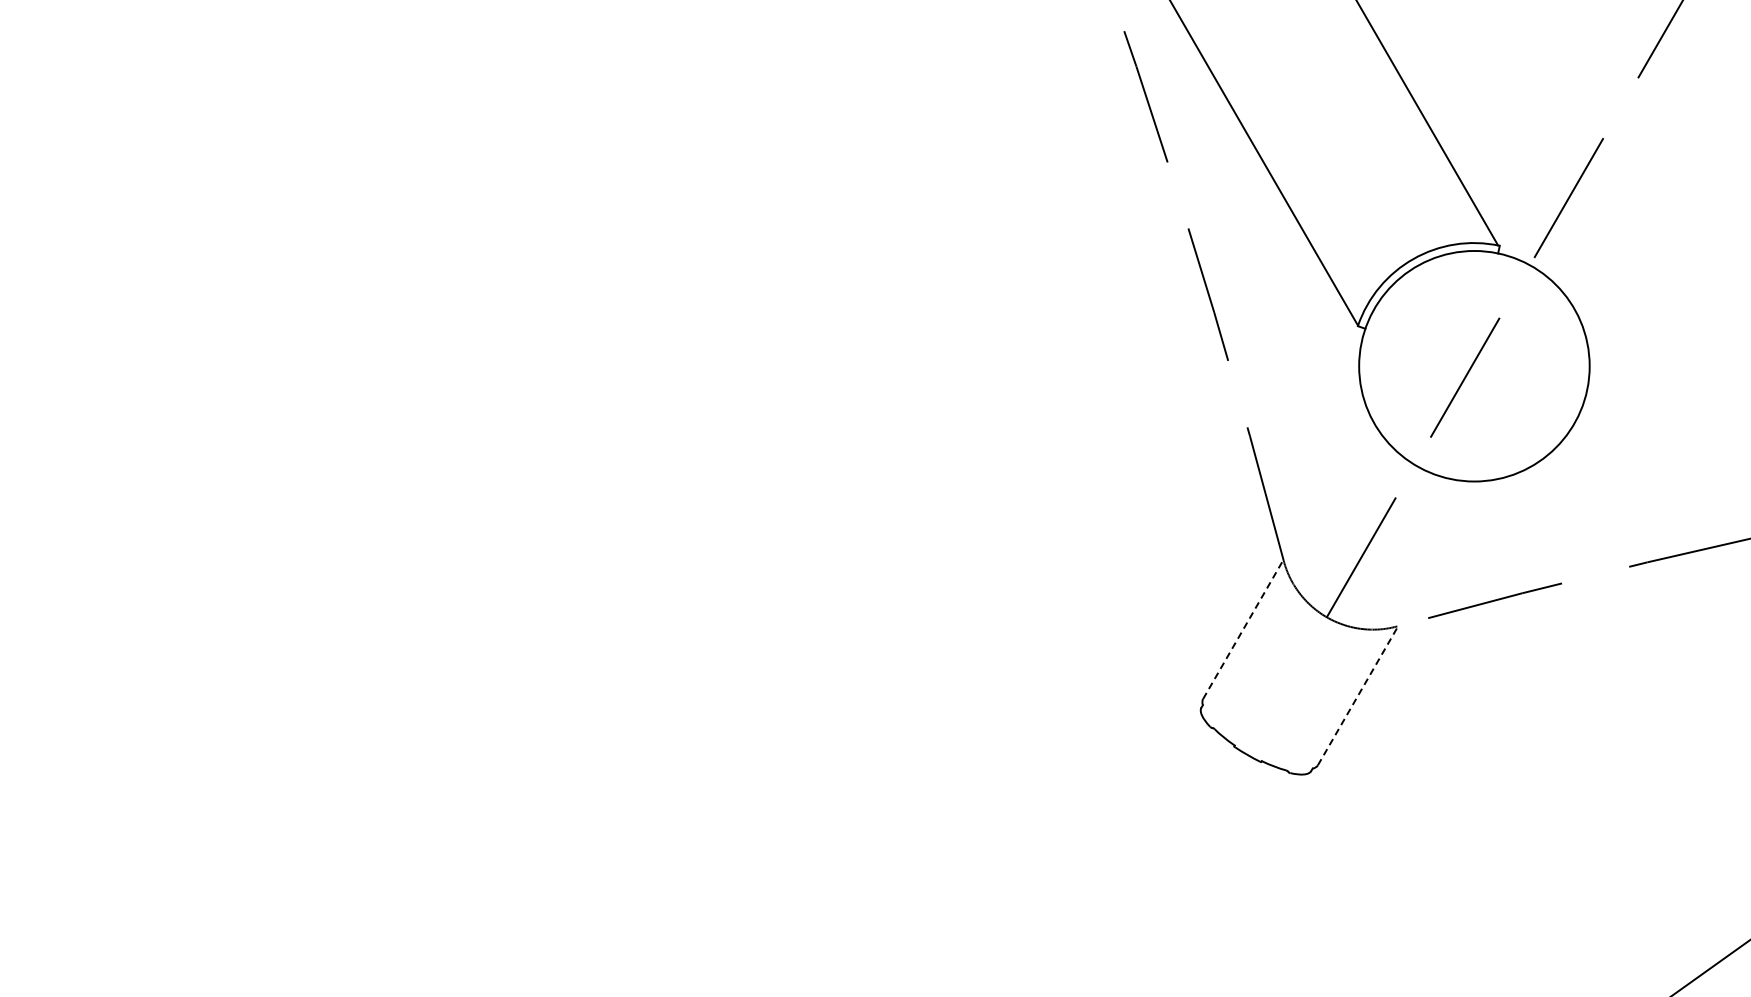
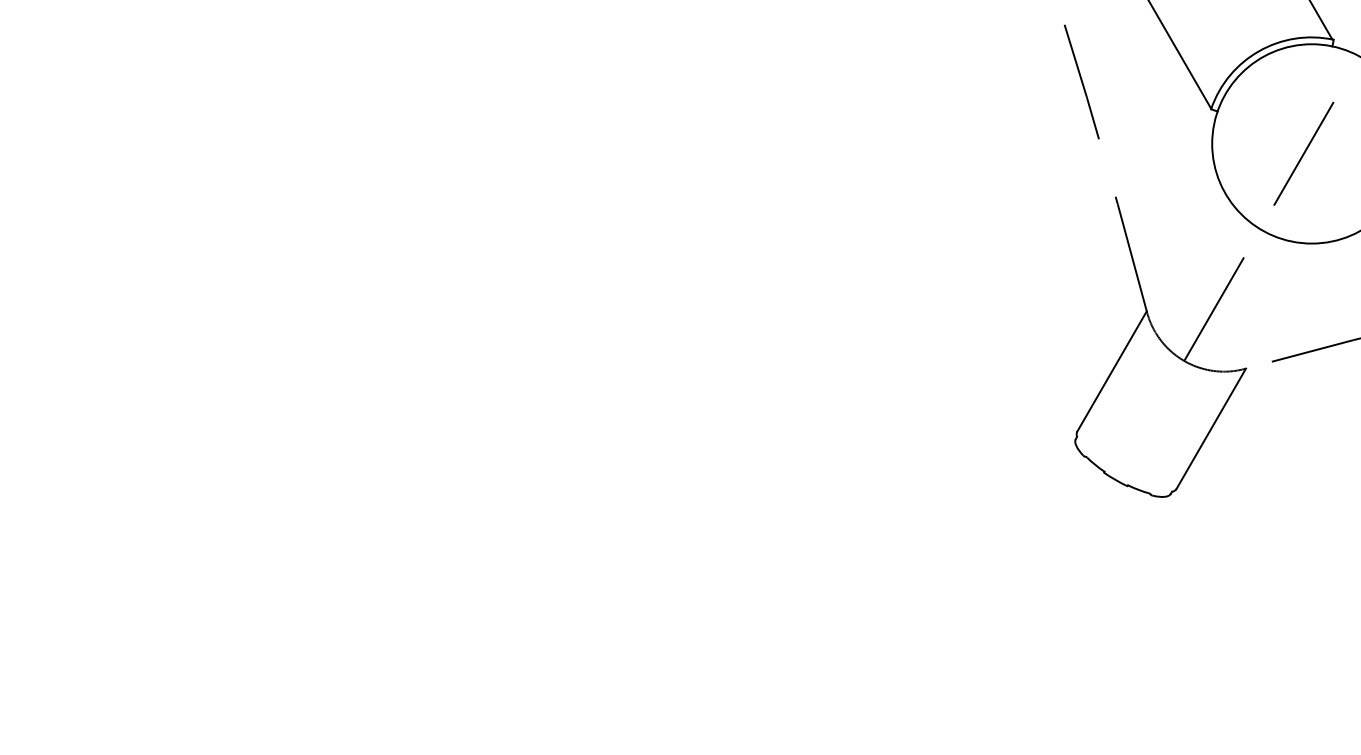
line: (1243, 629) -> (1112, 371), dashed -> solid
line: (1358, 695) -> (1211, 428), dashed -> solid

